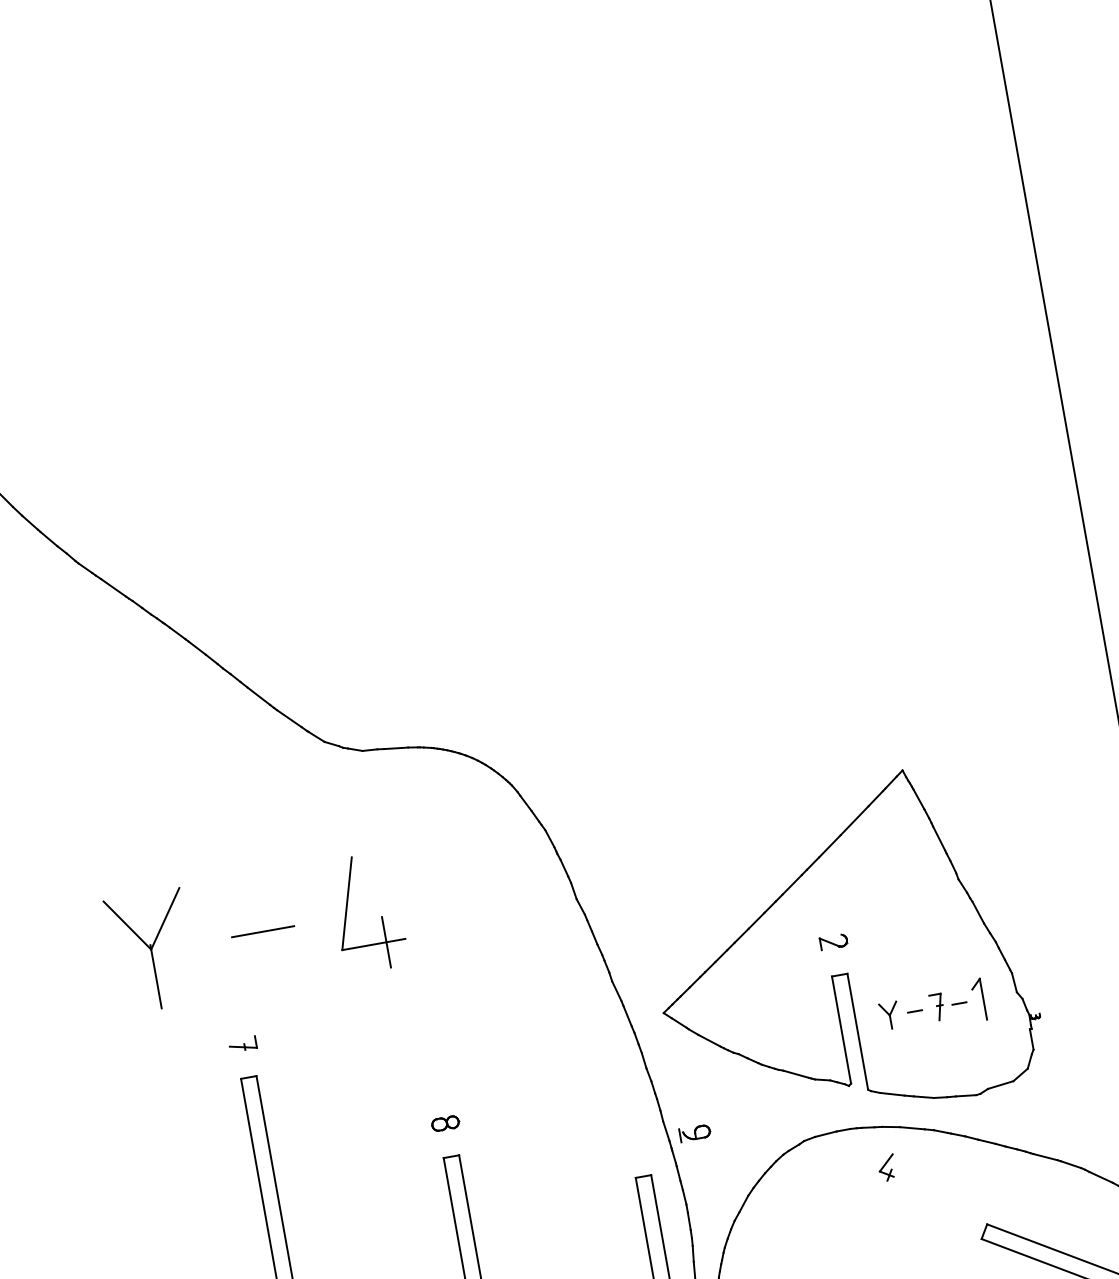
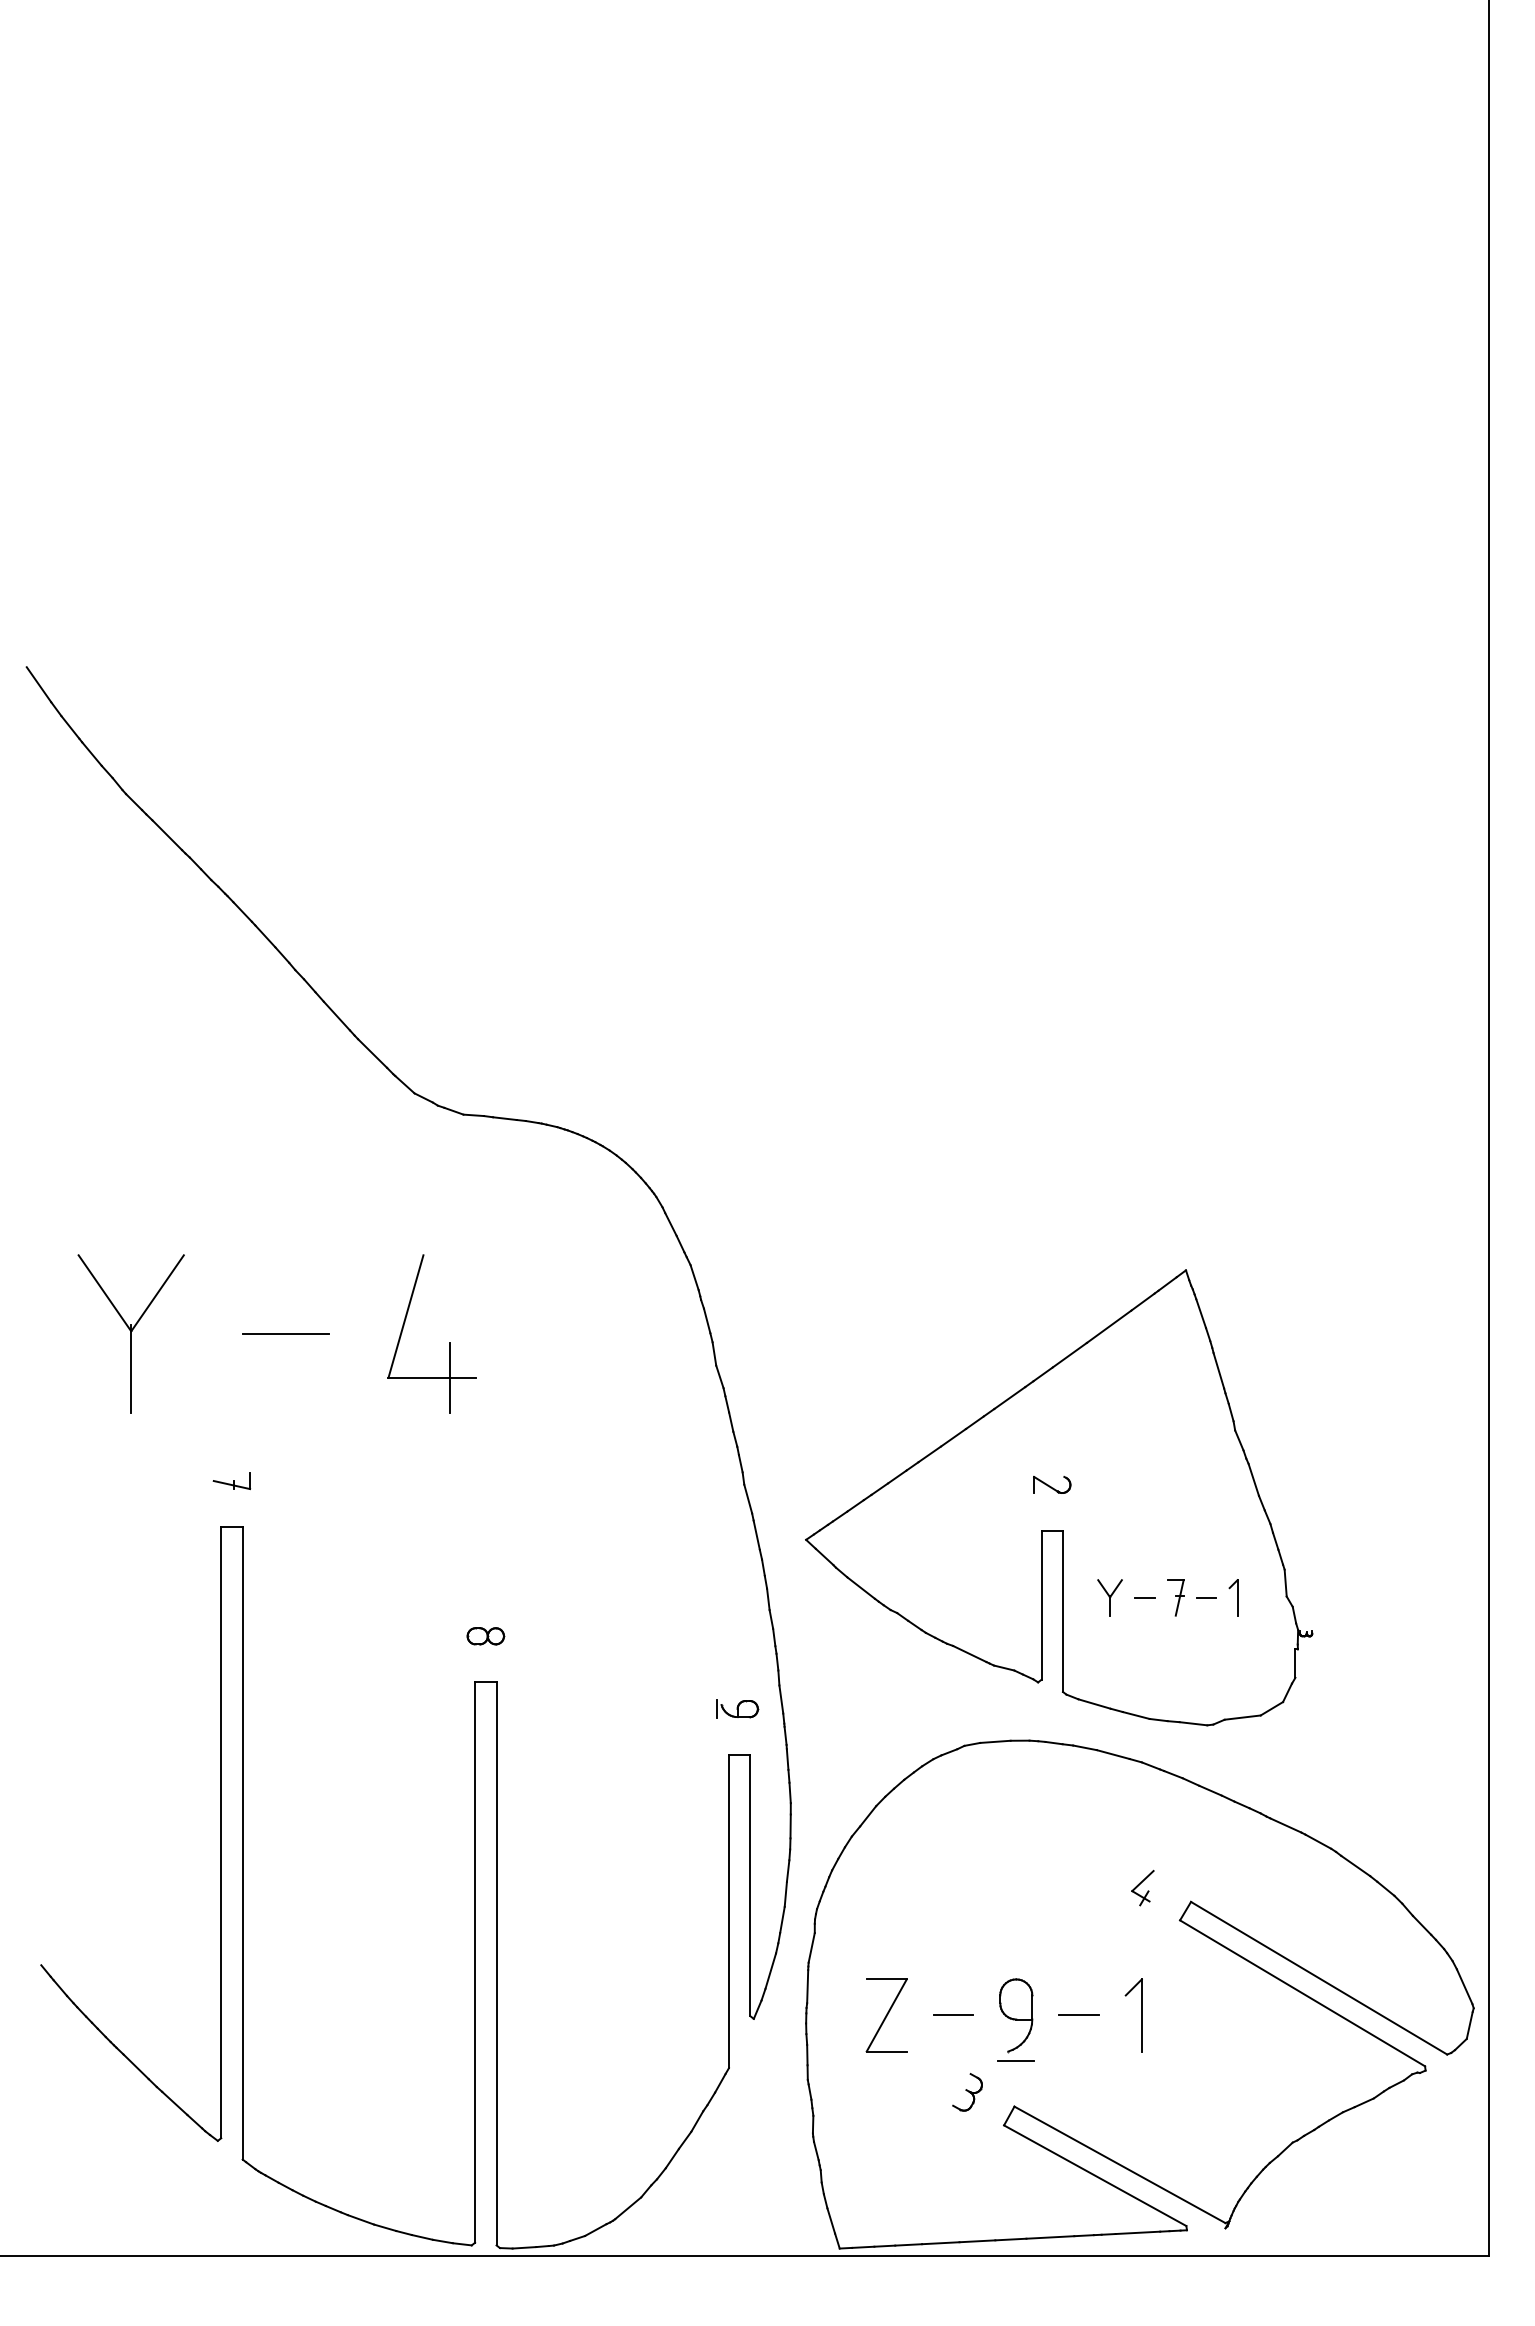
part: (978, 999) -> (1233, 1597), size x0.62
part: (694, 1132) -> (737, 1708), moved
part: (886, 1167) -> (1142, 1887), moved

